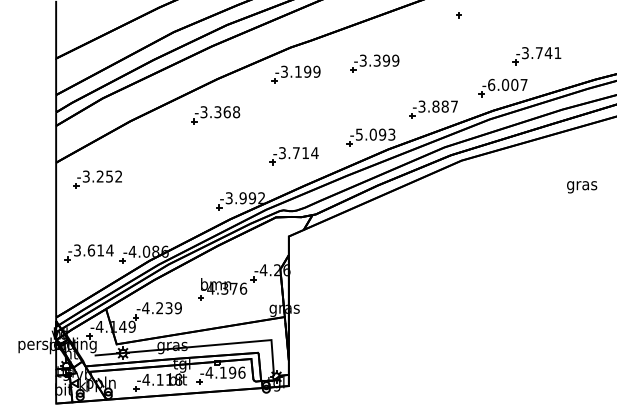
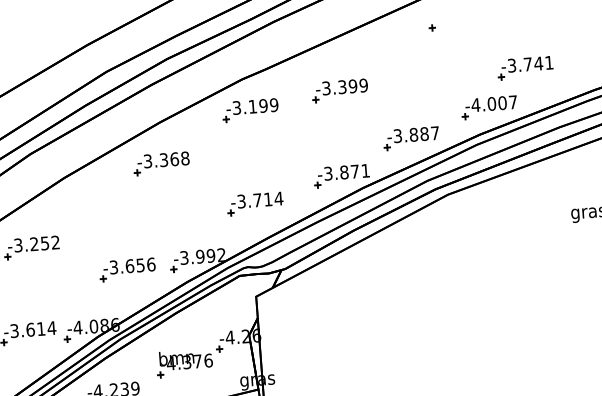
text: (491, 84) -> (475, 104), -6.007 -> -4.007
text: (375, 134) -> (346, 172), -5.093 -> -3.871
part: (178, 204) -> (126, 269), added

